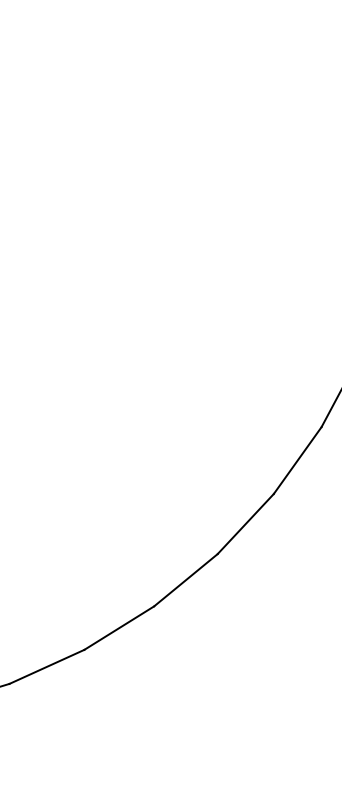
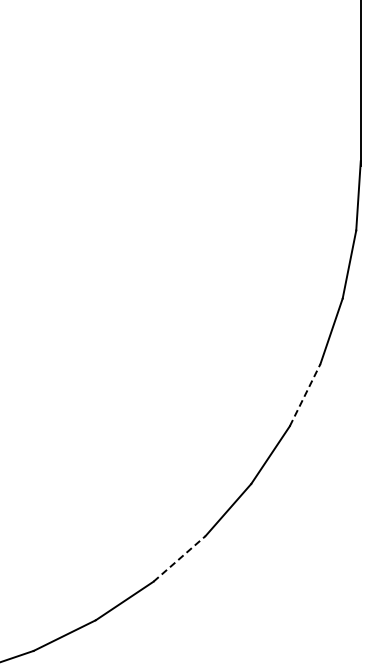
line: (298, 460) -> (305, 395), solid -> dashed
line: (119, 627) -> (179, 558), solid -> dashed

